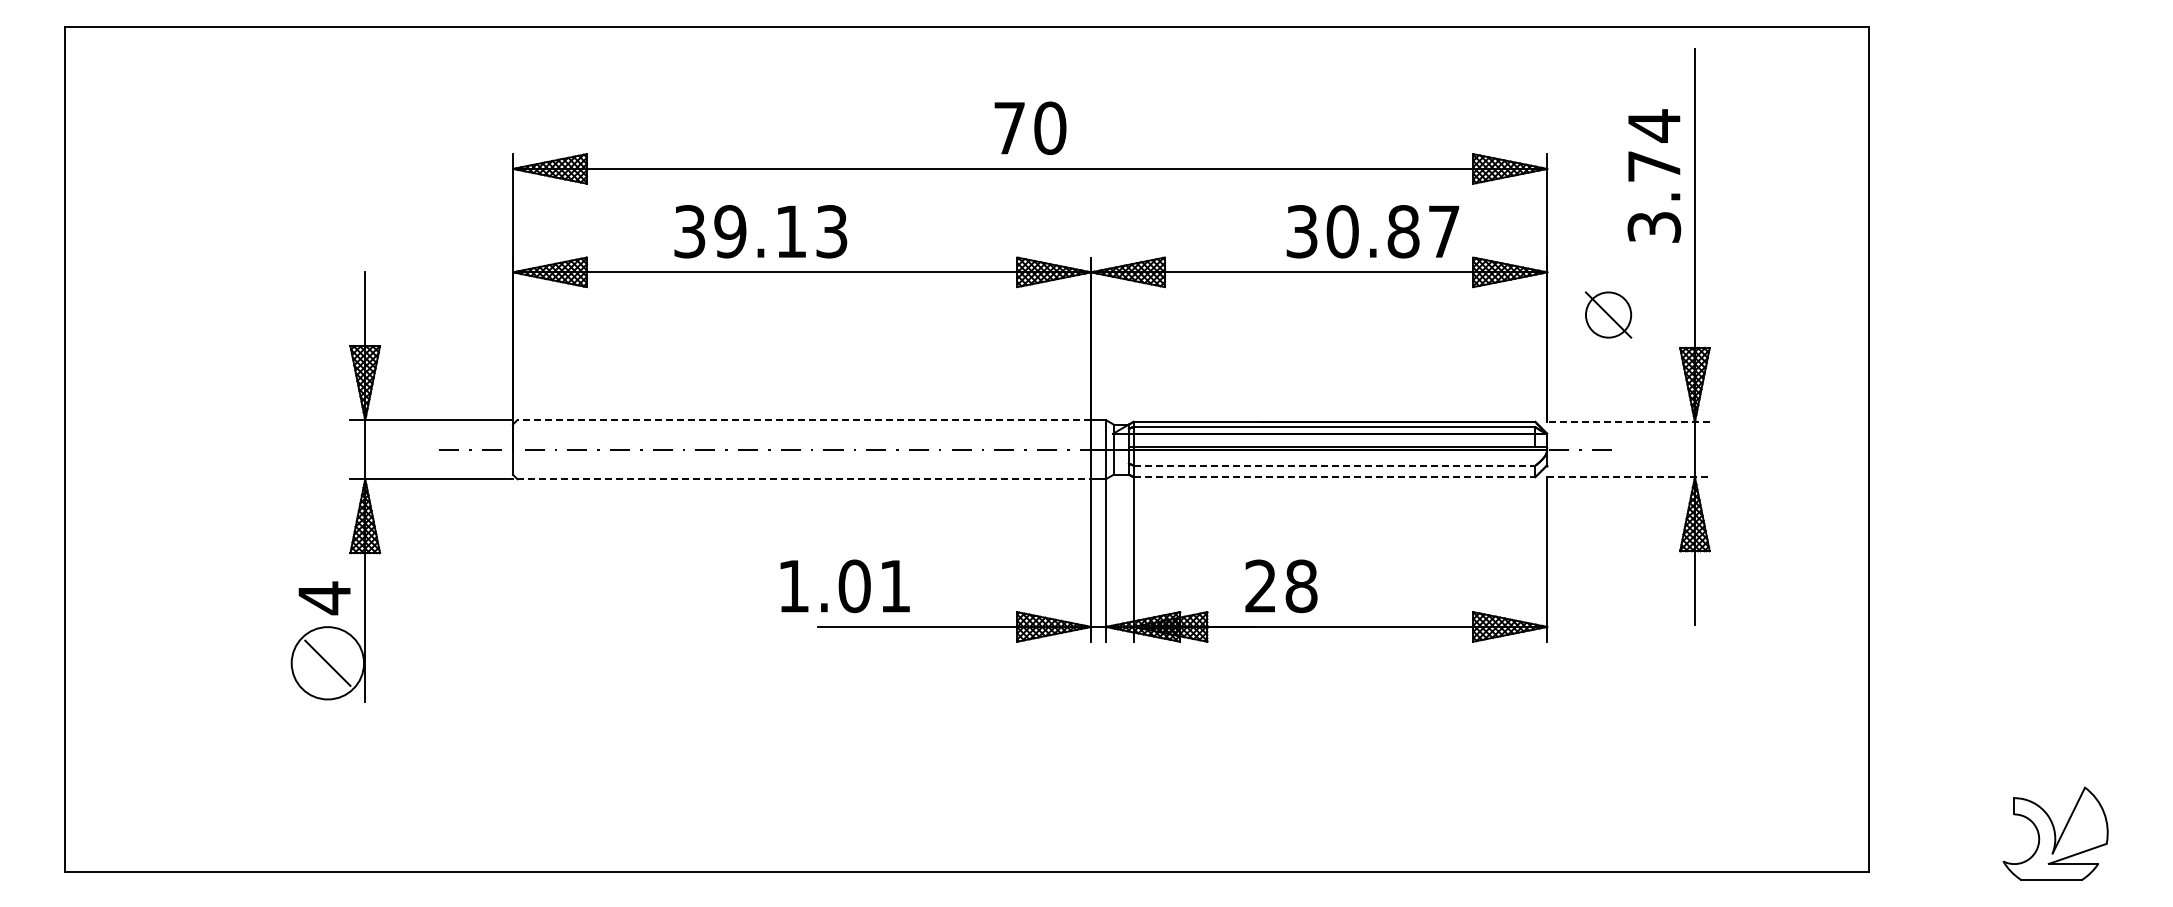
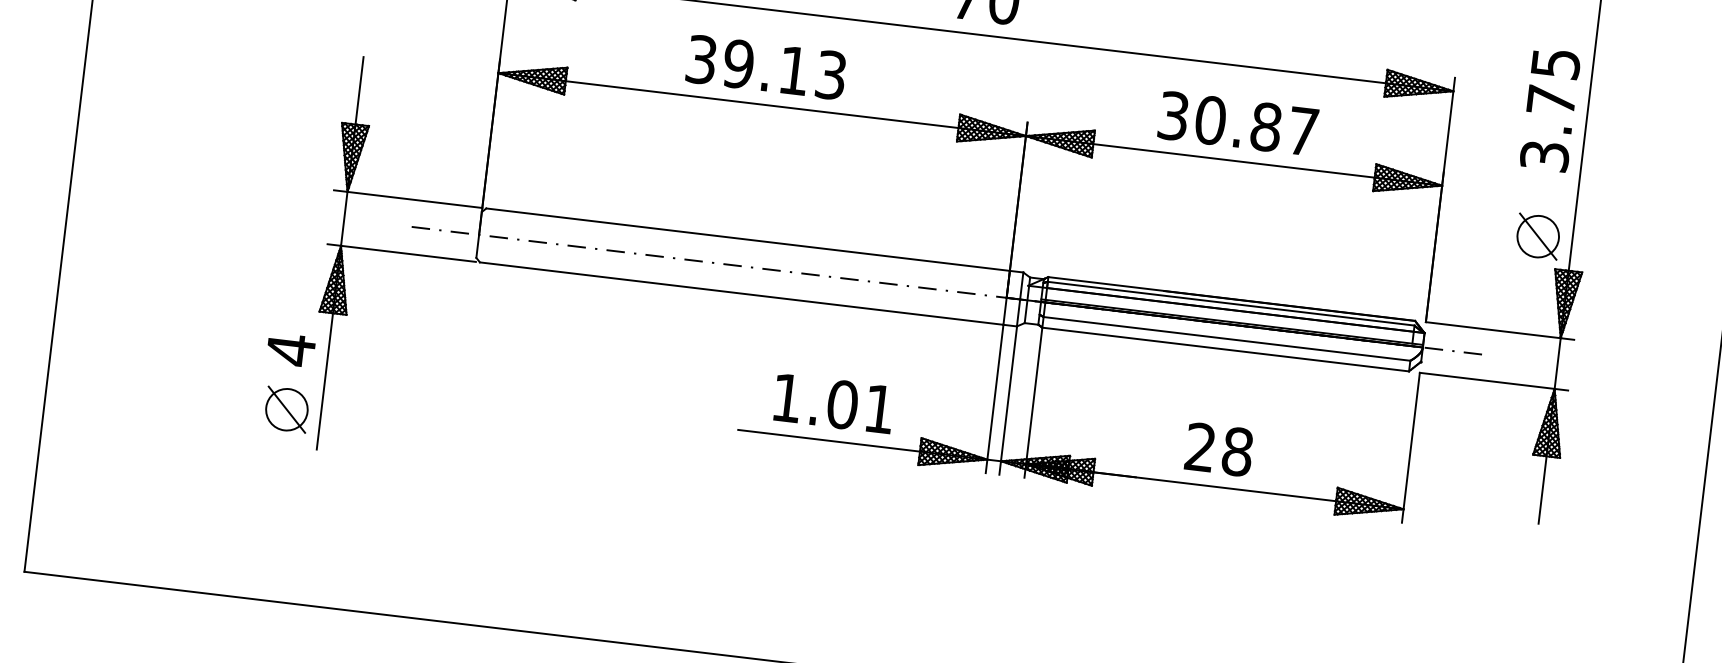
text: (1654, 125) -> (1556, 63), 3.74 -> 3.75
text: (760, 231) -> (766, 67), moved
text: (1372, 231) -> (1237, 123), moved
part: (1608, 314) -> (1538, 236), moved
line: (804, 420) -> (748, 240), dashed -> solid
line: (1627, 421) -> (1499, 330), dashed -> solid
line: (1334, 465) -> (1227, 338), dashed -> solid
line: (1334, 477) -> (1225, 349), dashed -> solid
line: (1628, 477) -> (1494, 381), dashed -> solid
line: (804, 479) -> (741, 293), dashed -> solid
text: (844, 586) -> (833, 403), moved
text: (1281, 586) -> (1219, 449), moved
circle: (327, 662) -> (286, 408), size x0.62

